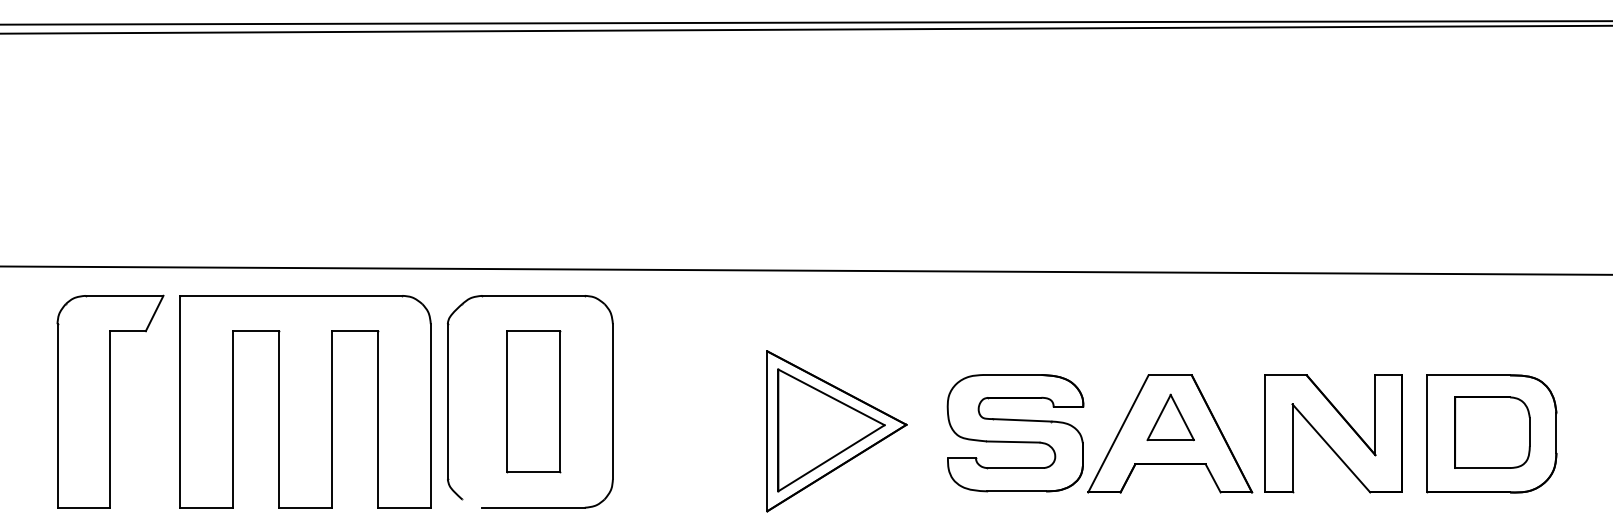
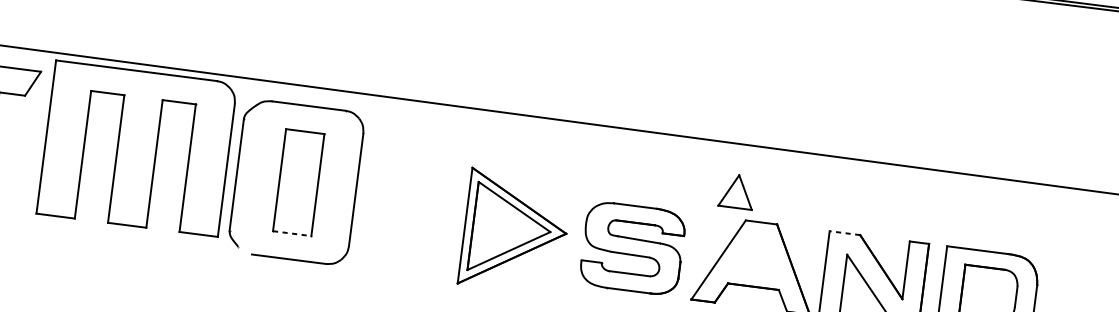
line: (1285, 375) -> (844, 233), solid -> dashed
part: (305, 401) -> (137, 148), moved
part: (1170, 417) -> (737, 191), moved
part: (1015, 433) -> (632, 248), moved
line: (533, 472) -> (292, 233), solid -> dashed

